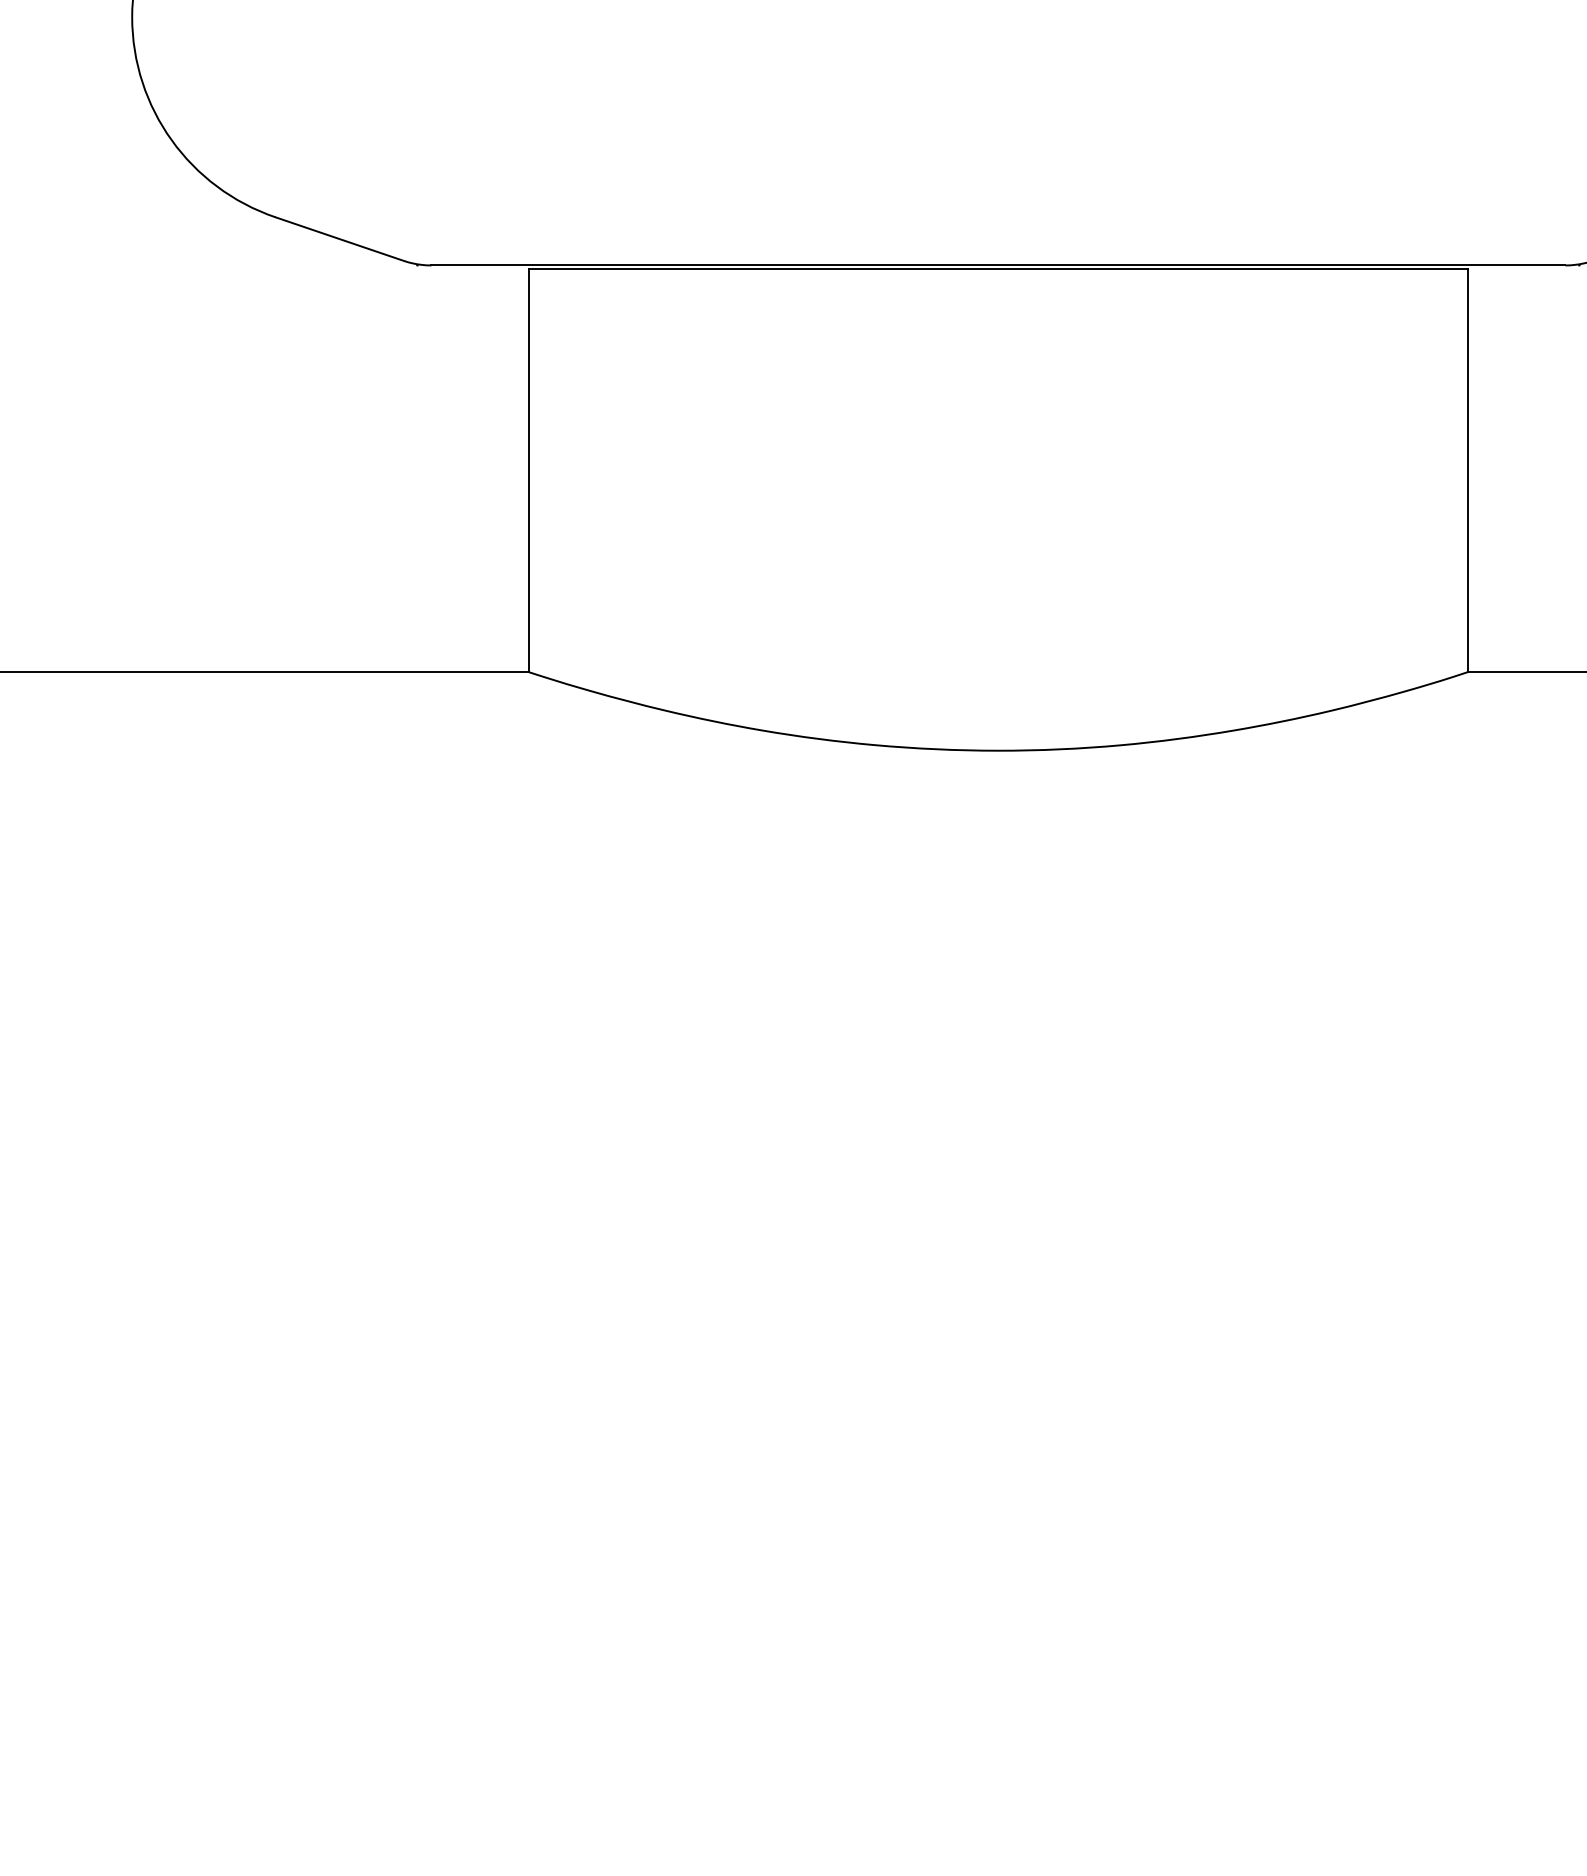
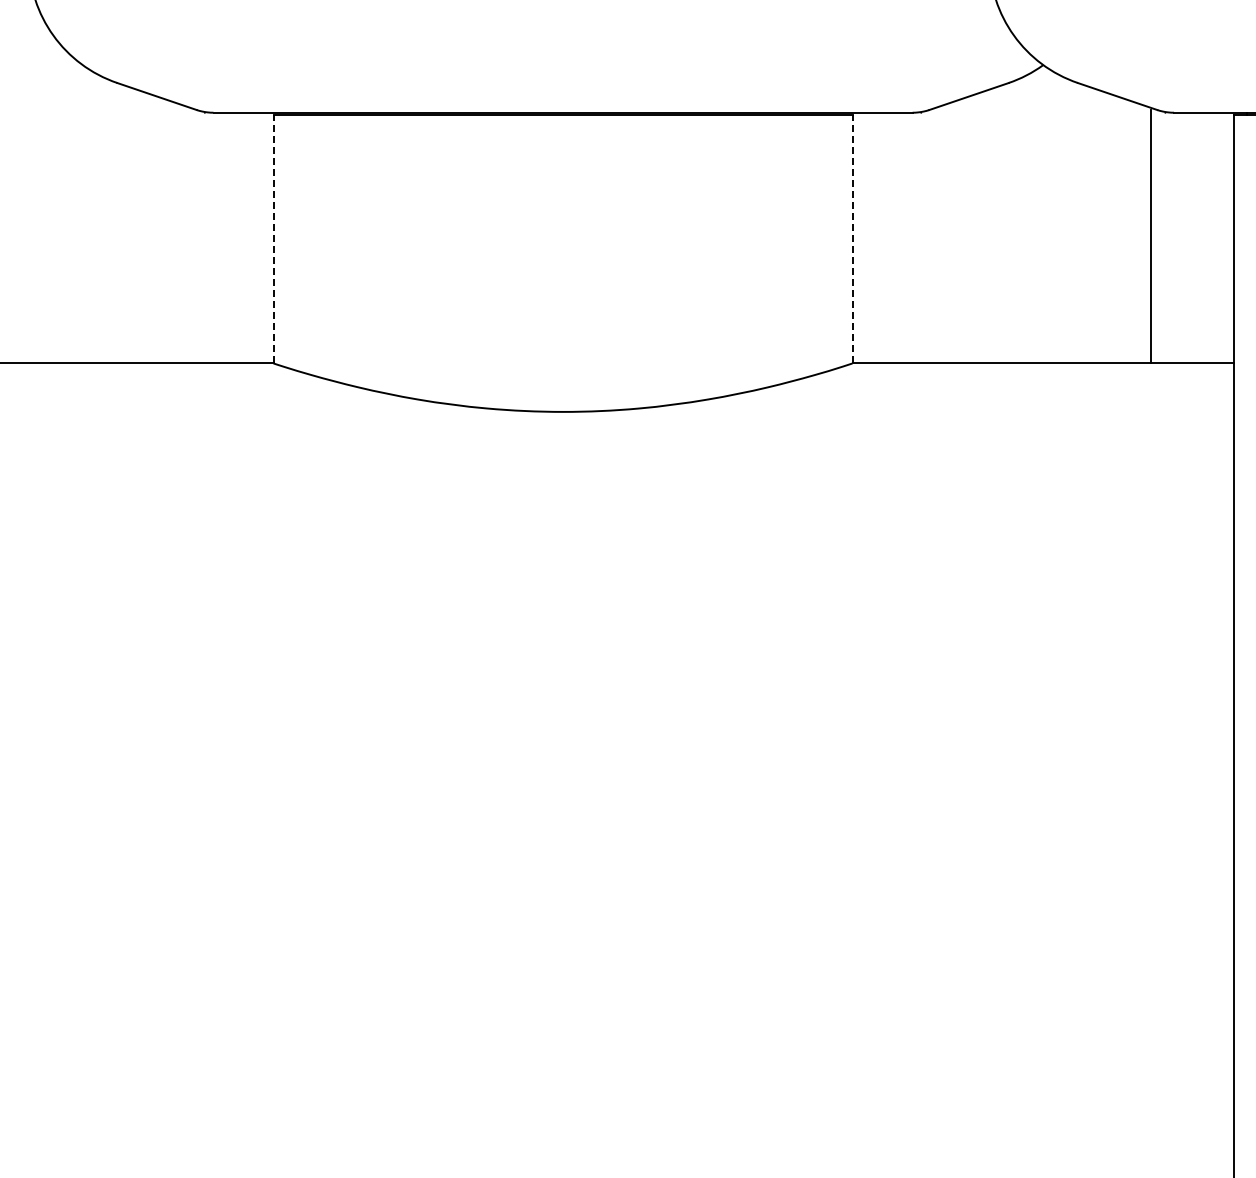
line: (528, 469) -> (273, 238), solid -> dashed
line: (1467, 469) -> (852, 238), solid -> dashed

